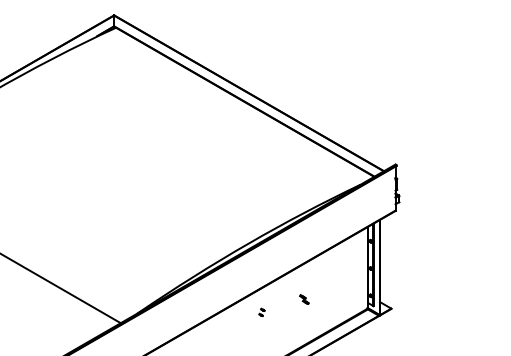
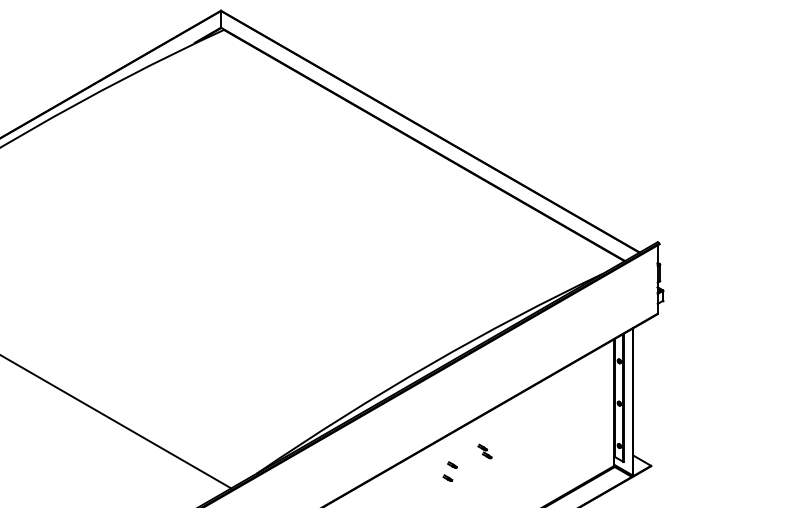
part: (304, 299) -> (485, 451), moved
part: (261, 312) -> (449, 471), size x1.67

